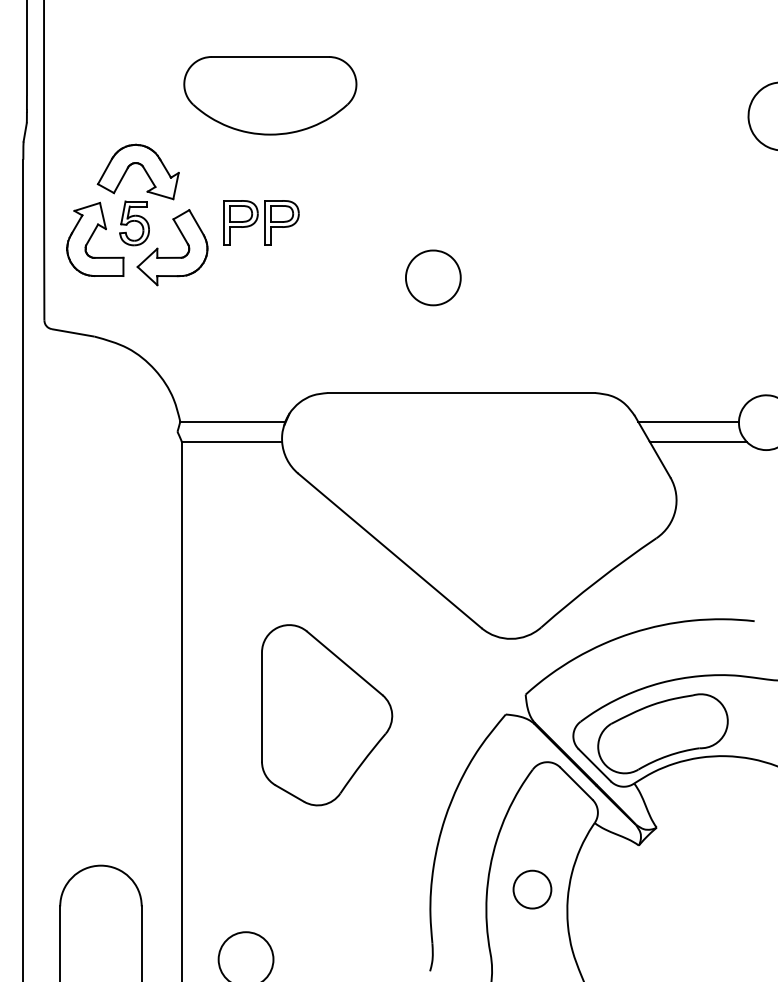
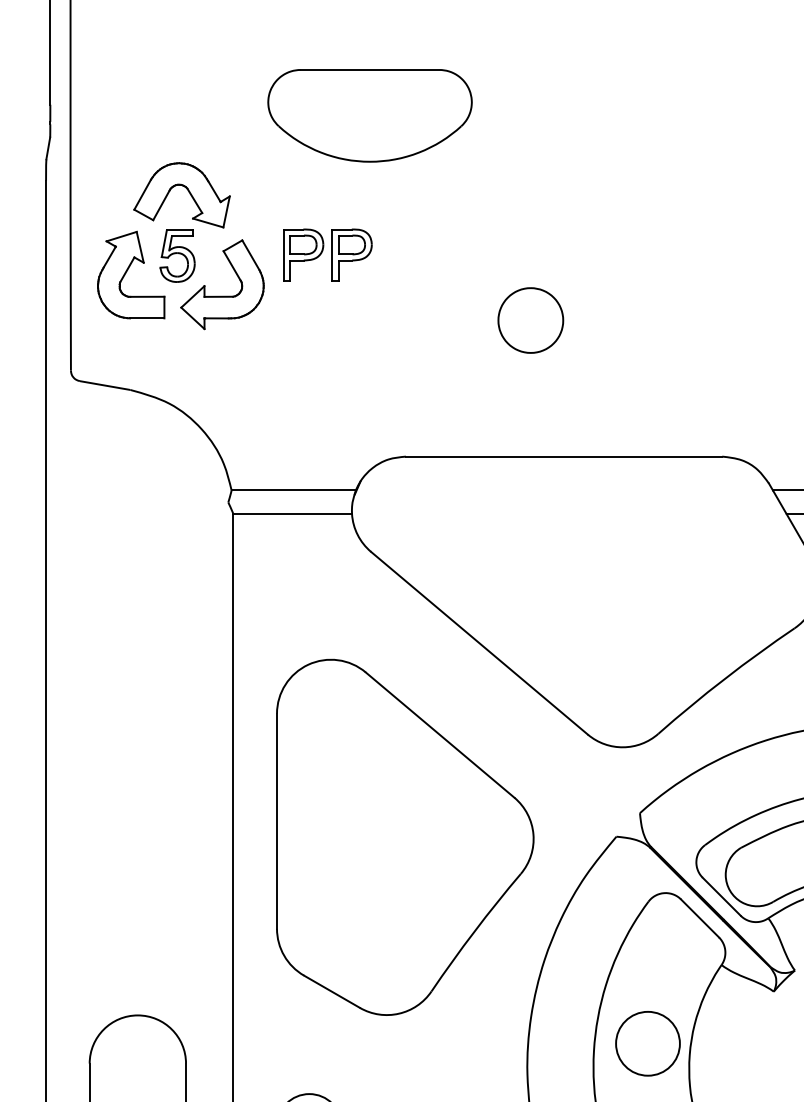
part: (270, 95) -> (370, 115), moved
part: (326, 715) -> (404, 837), size x1.67
circle: (532, 889) -> (648, 1043), size x1.43

